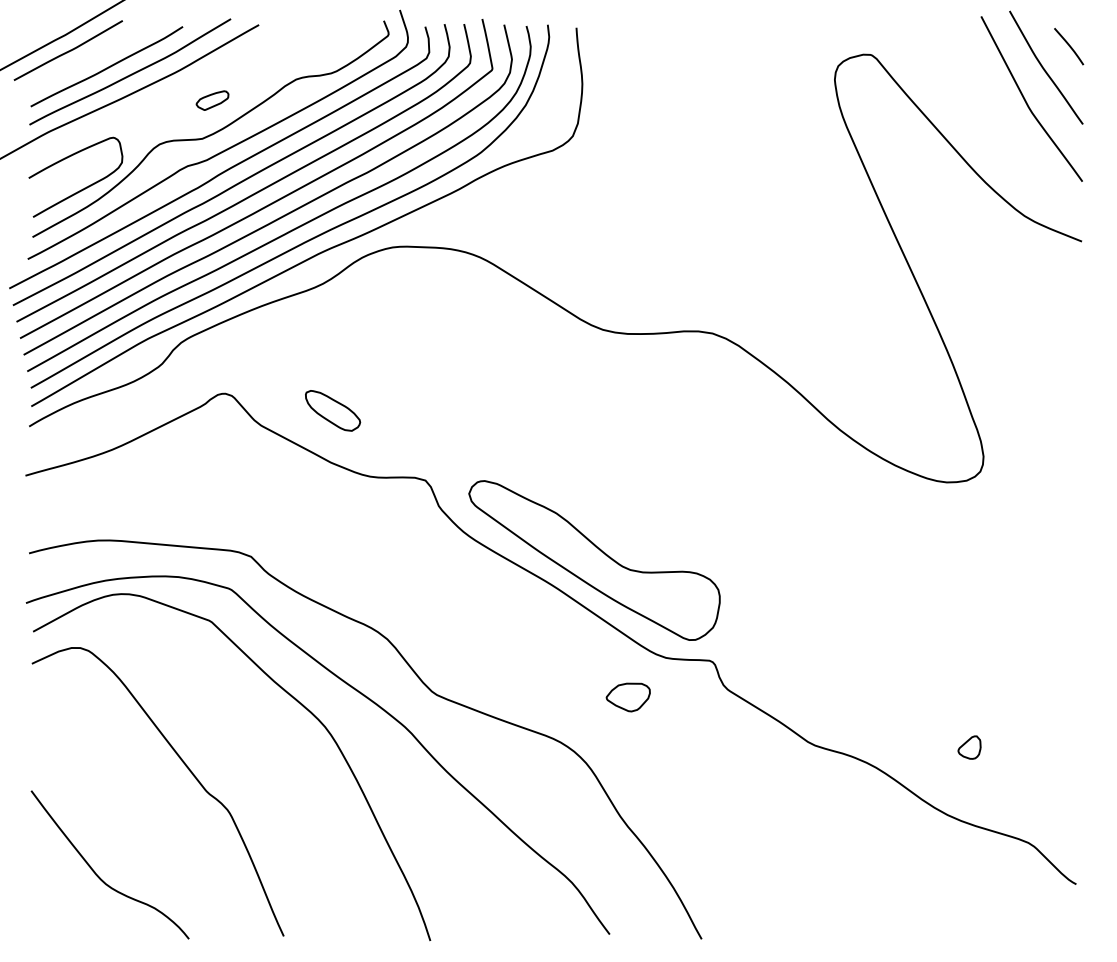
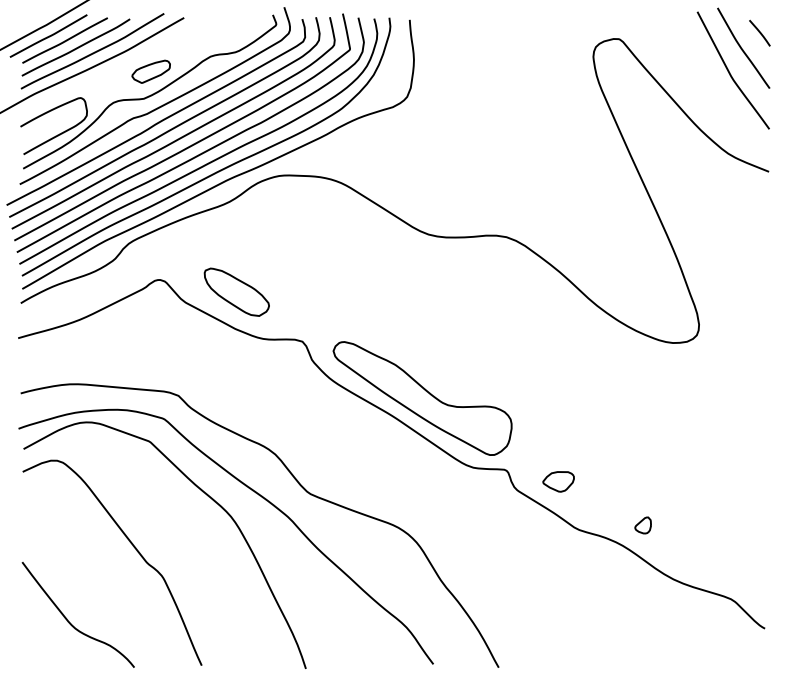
line: (90, 56) -> (64, 40), added
part: (211, 100) -> (150, 71), size x1.67
part: (332, 409) -> (236, 291), size x1.67
part: (628, 696) -> (558, 481), moved
part: (968, 747) -> (642, 525), moved

